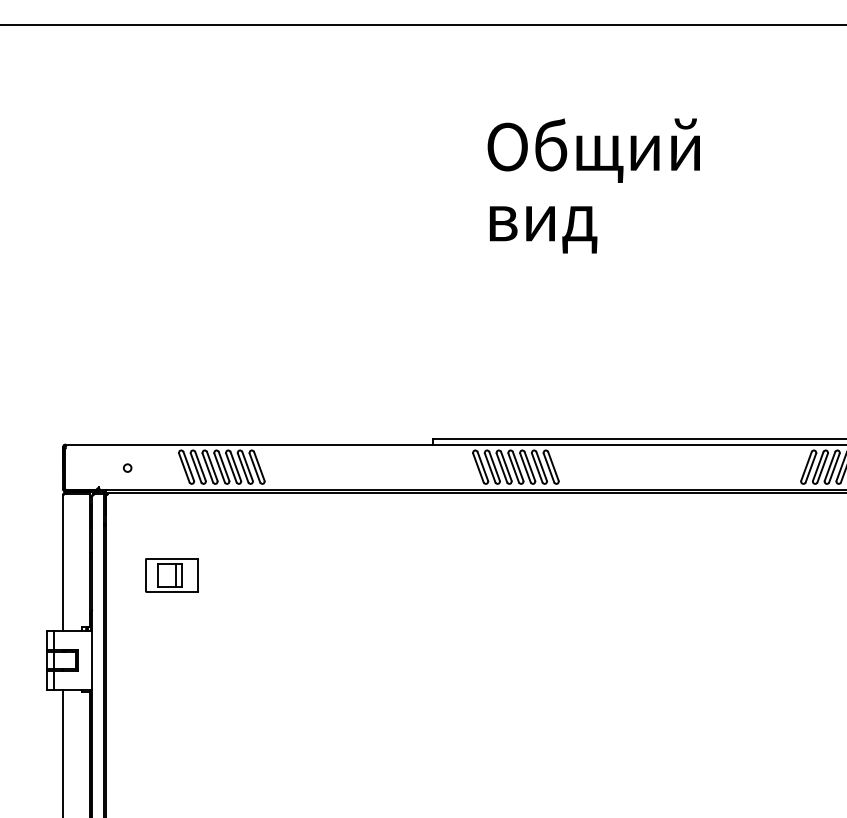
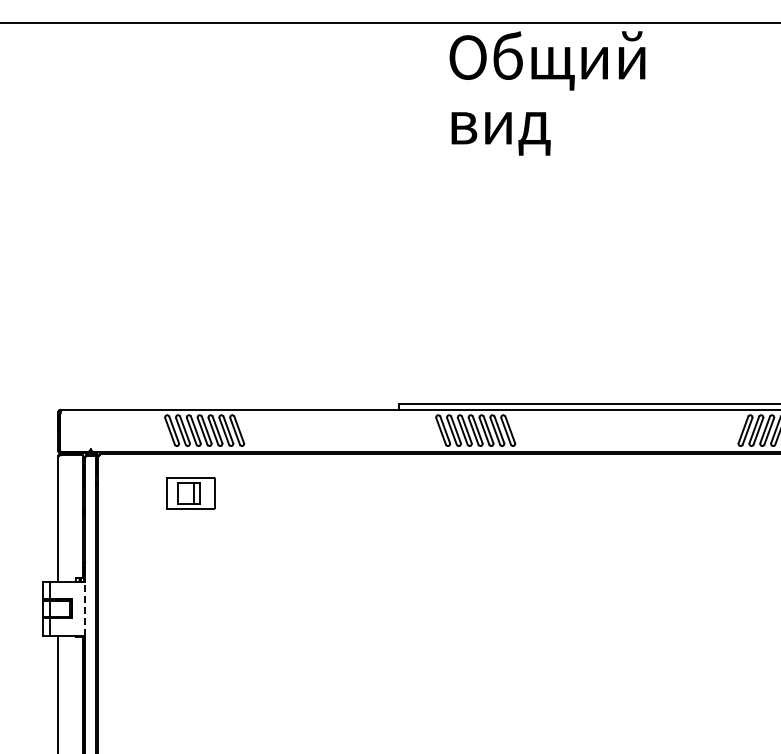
text: (593, 186) -> (547, 93), moved
circle: (127, 468) -> (117, 431), removed
part: (171, 575) -> (190, 493), moved
line: (92, 660) -> (85, 608), solid -> dashed

